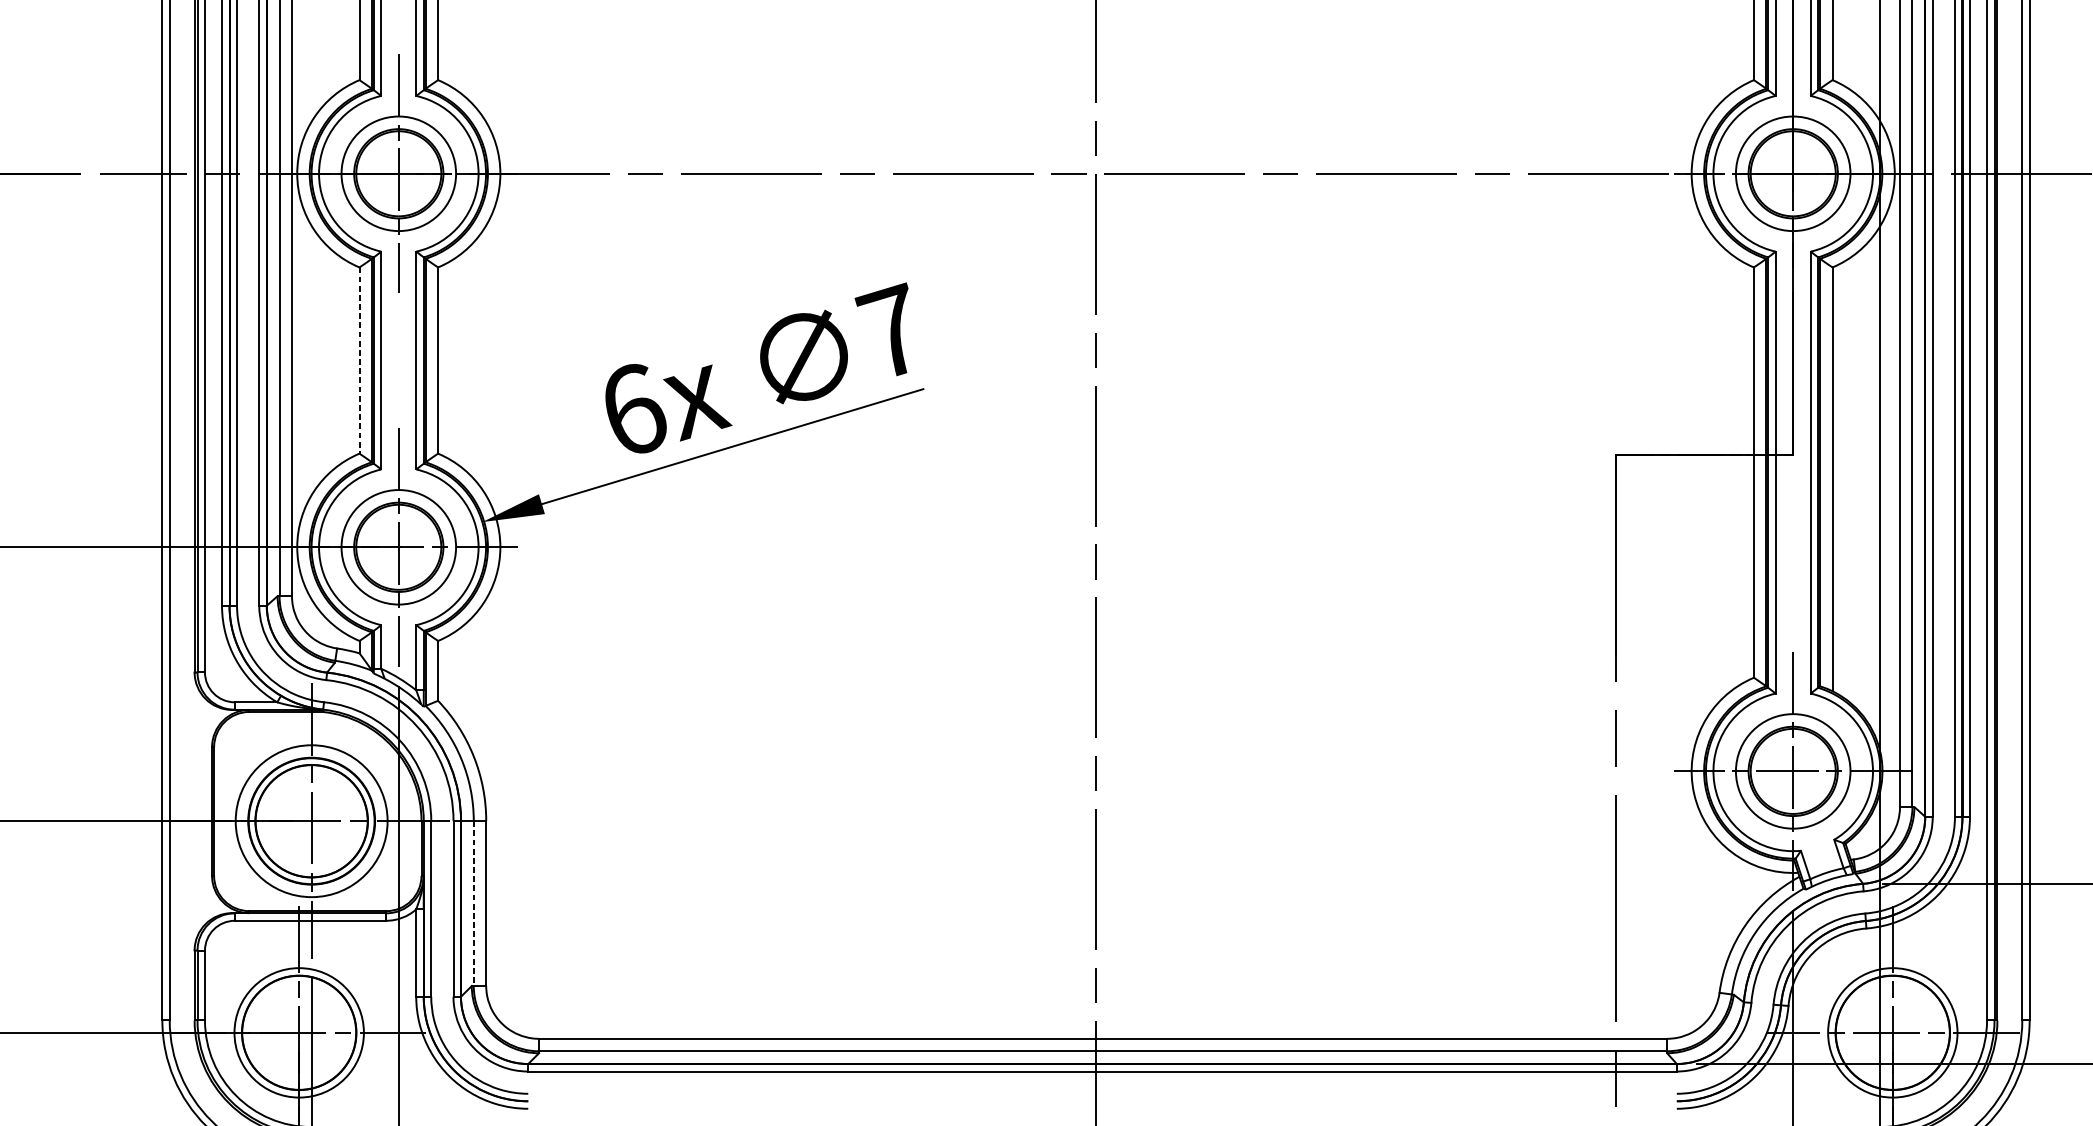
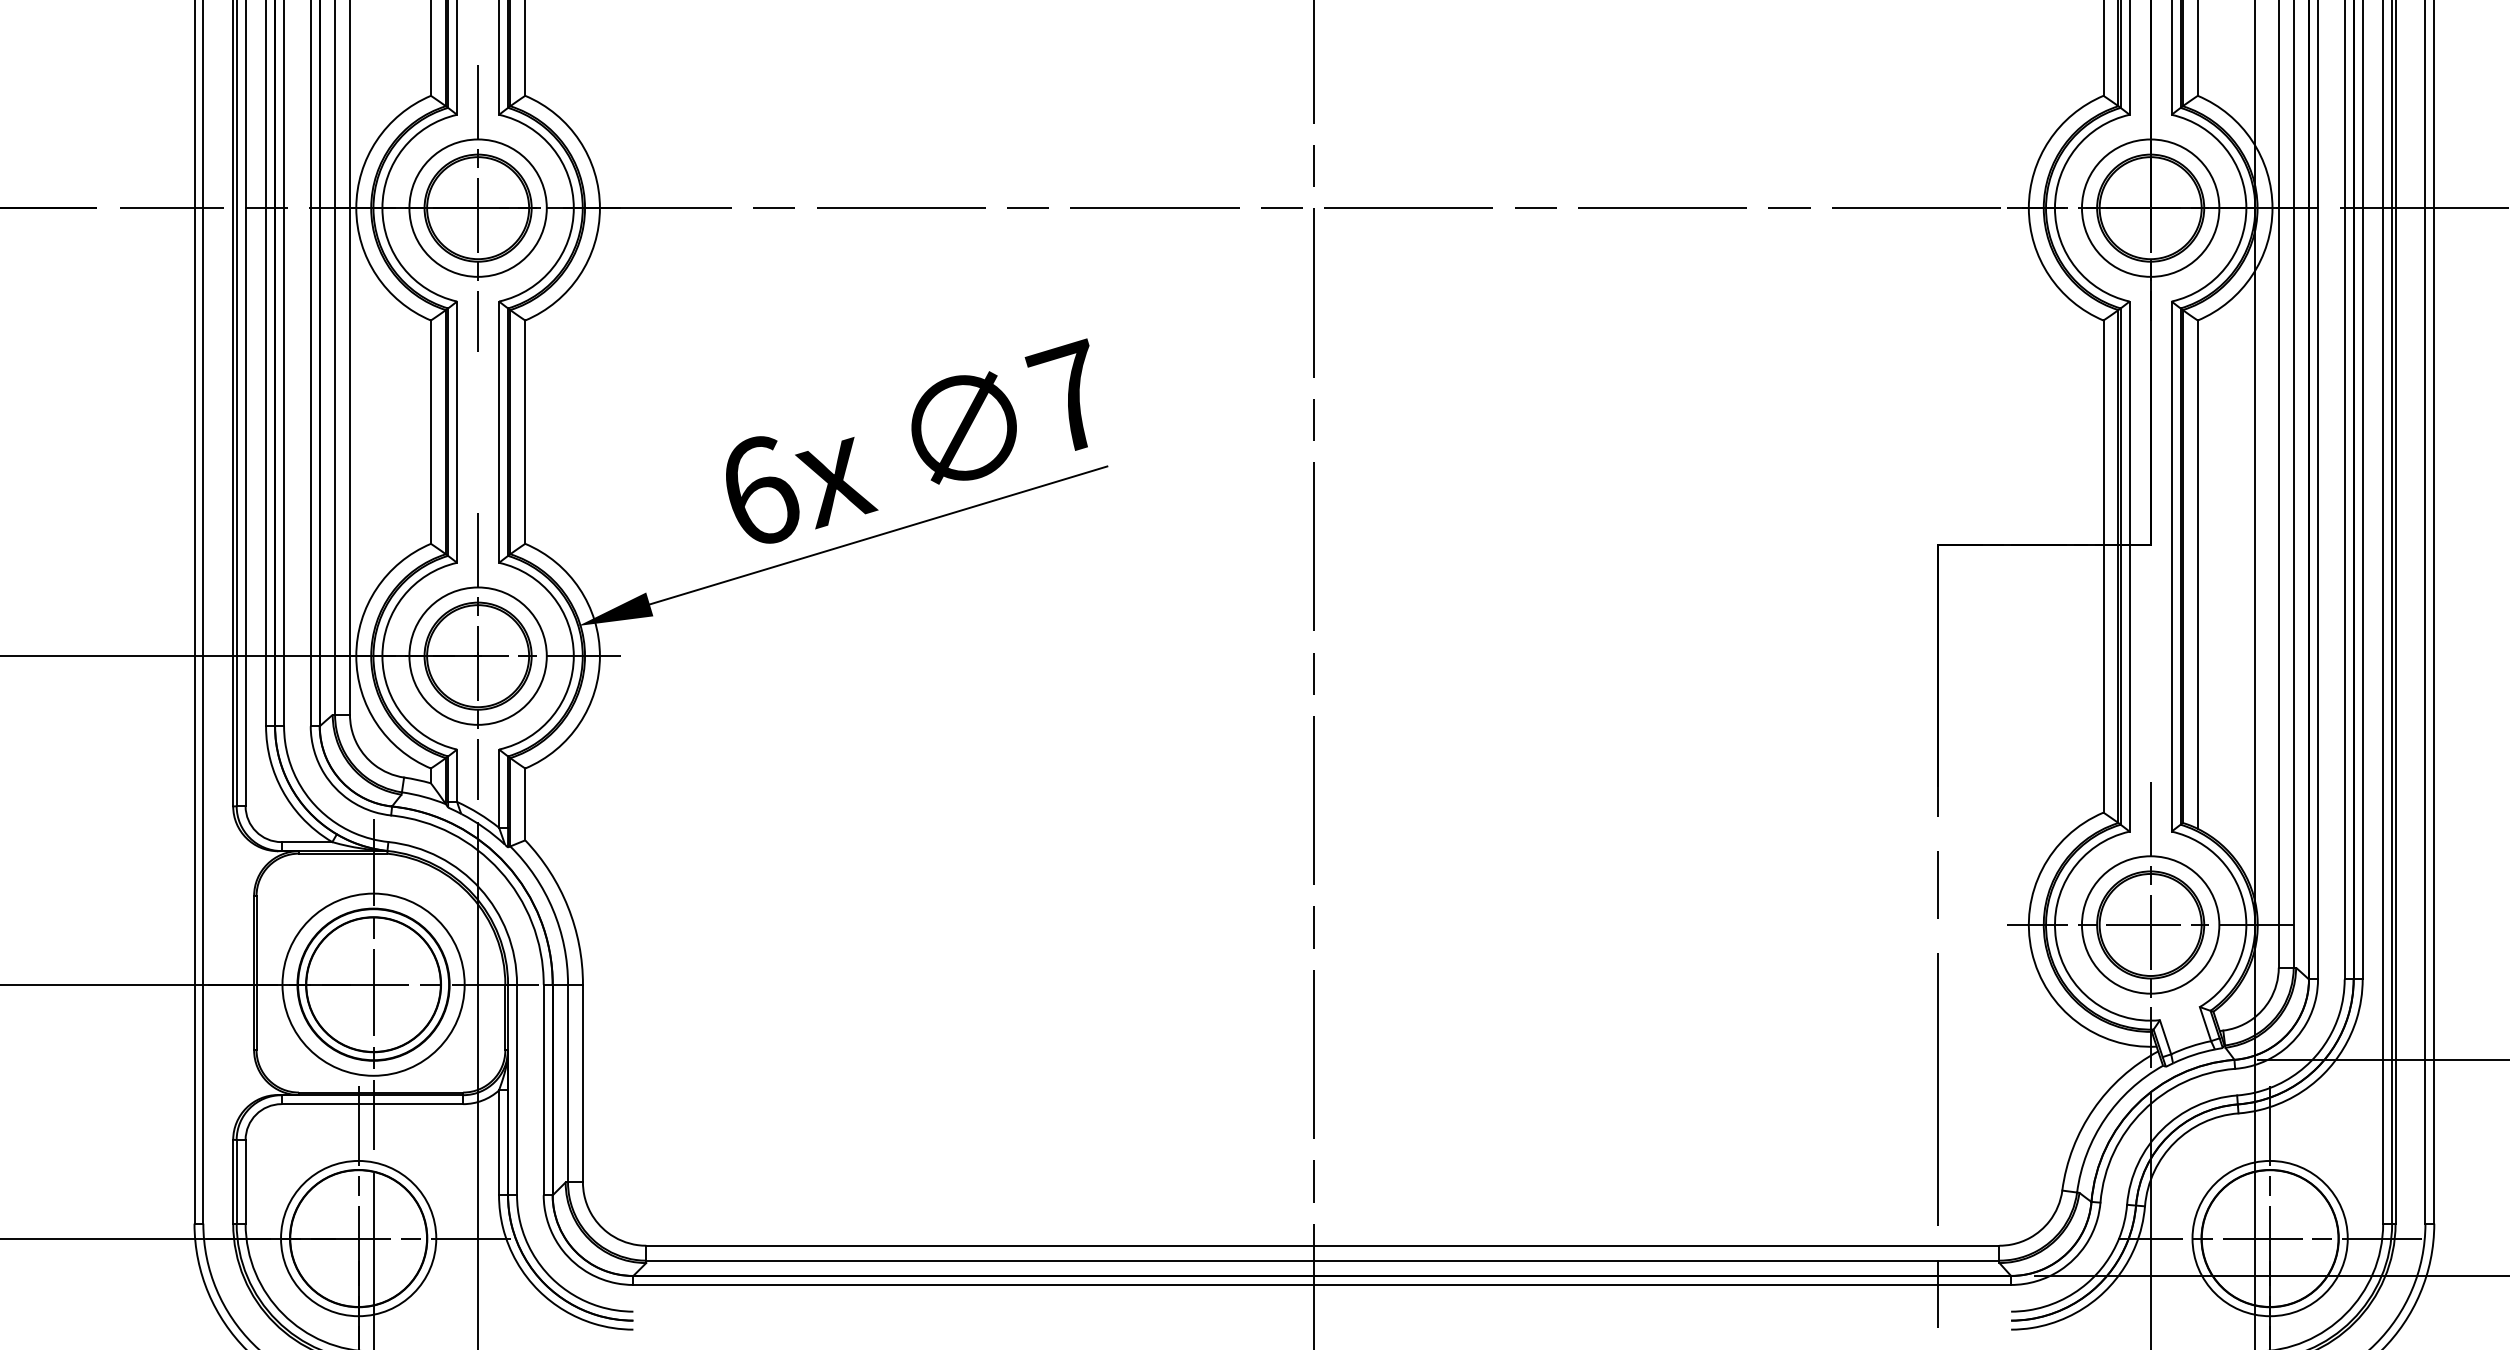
line: (359, 360) -> (430, 432), dashed -> solid
line: (474, 903) -> (568, 1083), dashed -> solid

